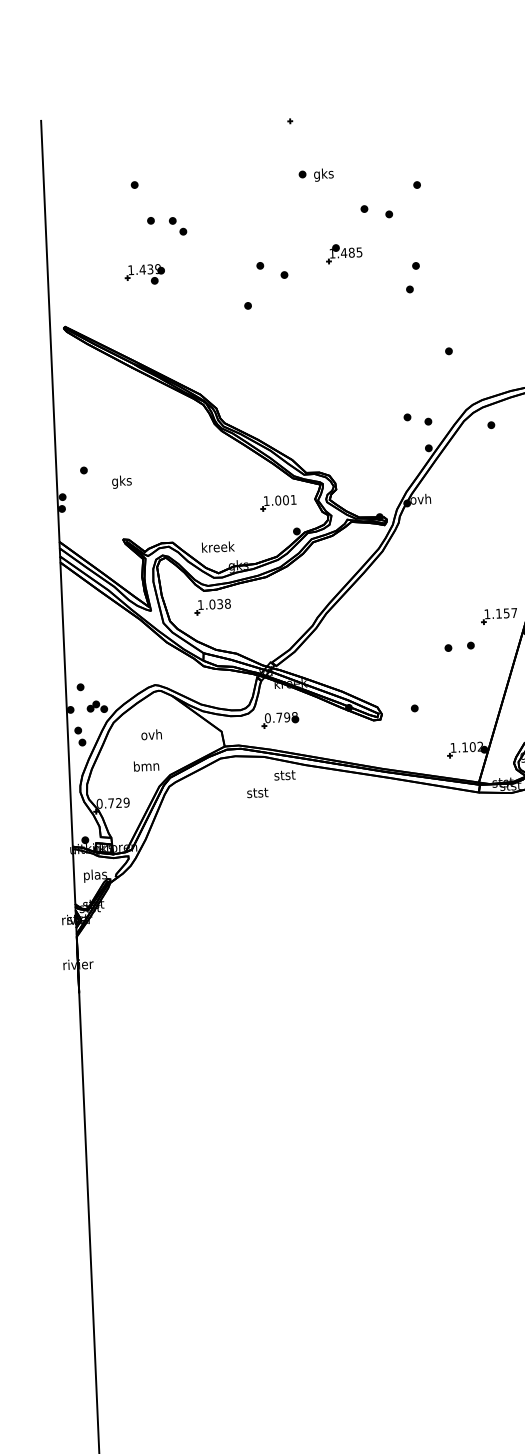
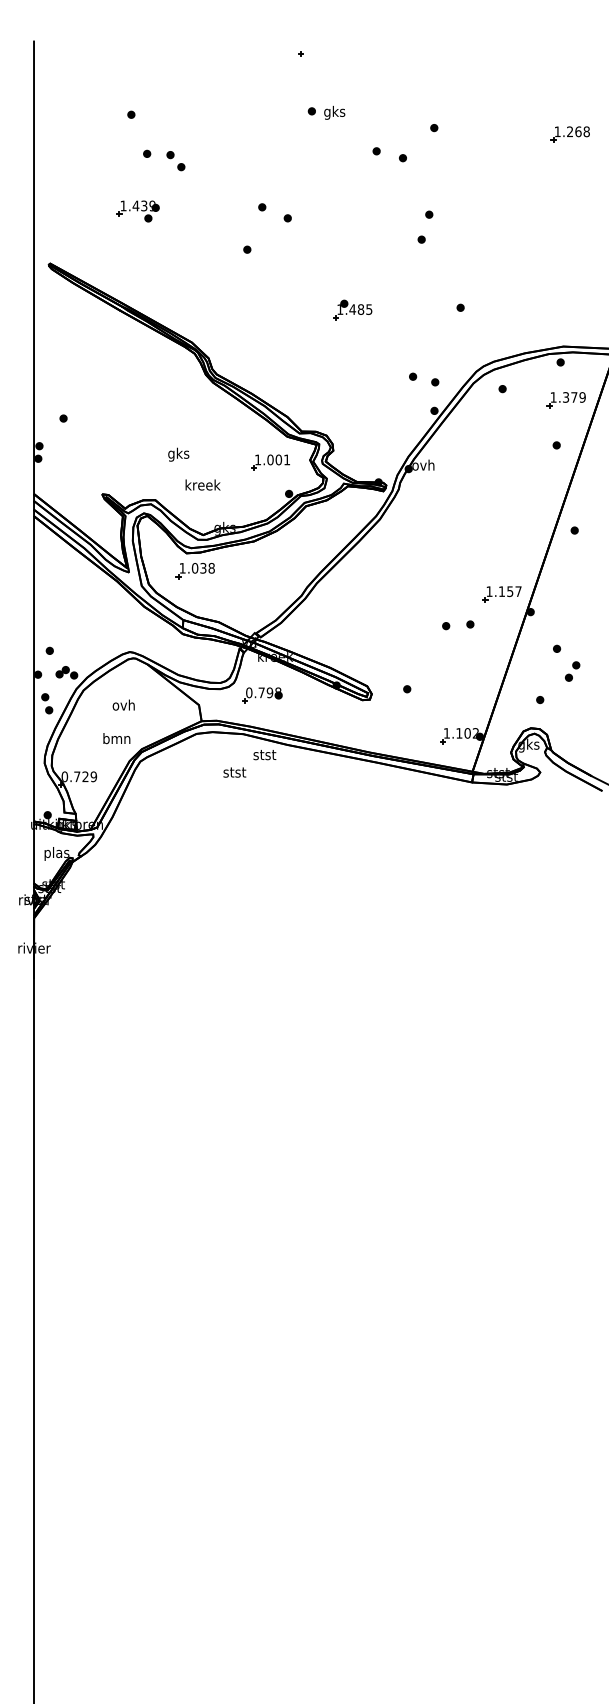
part: (343, 253) -> (352, 309), moved
text: (121, 481) -> (178, 454), moved
text: (217, 546) -> (202, 484), moved

